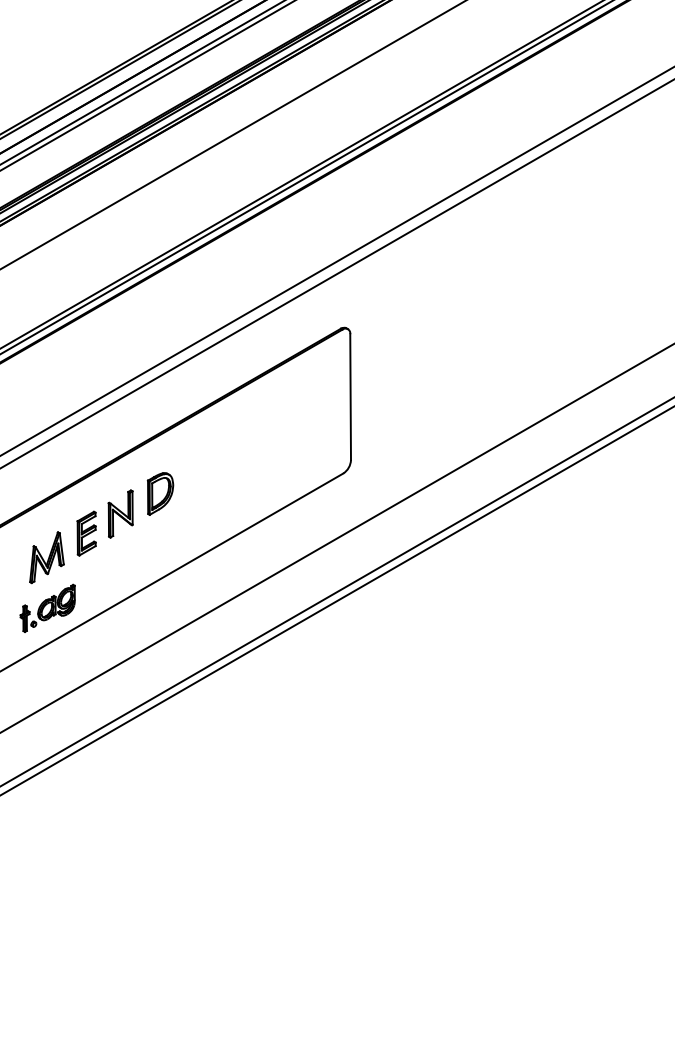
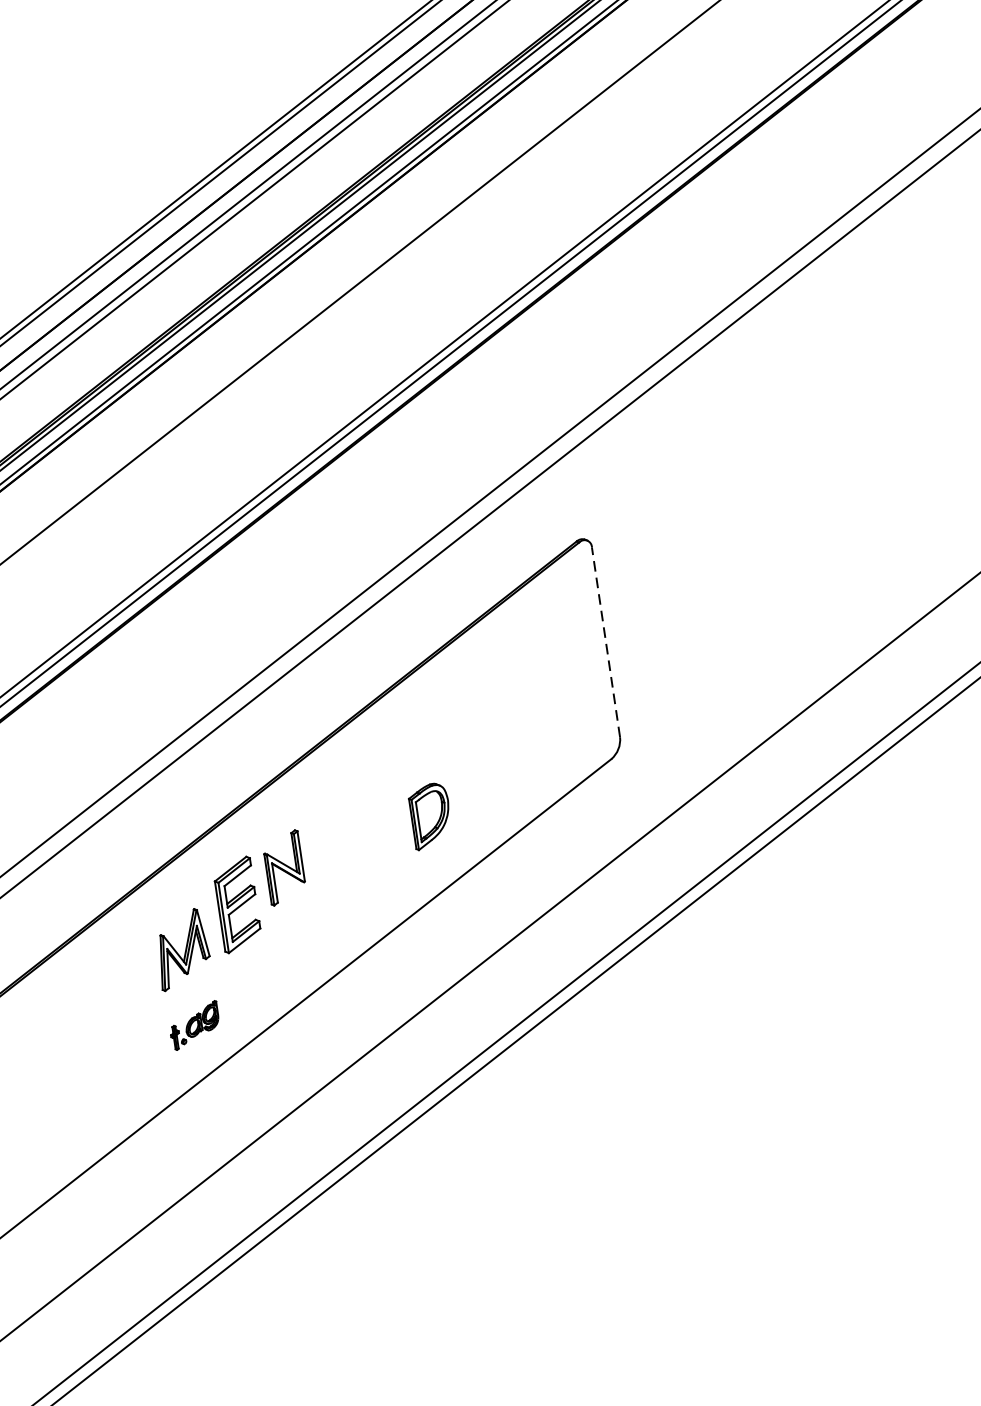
line: (350, 397) -> (605, 643), solid -> dashed
part: (160, 493) -> (430, 815), moved
part: (86, 533) -> (237, 904), size x1.4
part: (47, 607) -> (194, 1024), size x0.6

